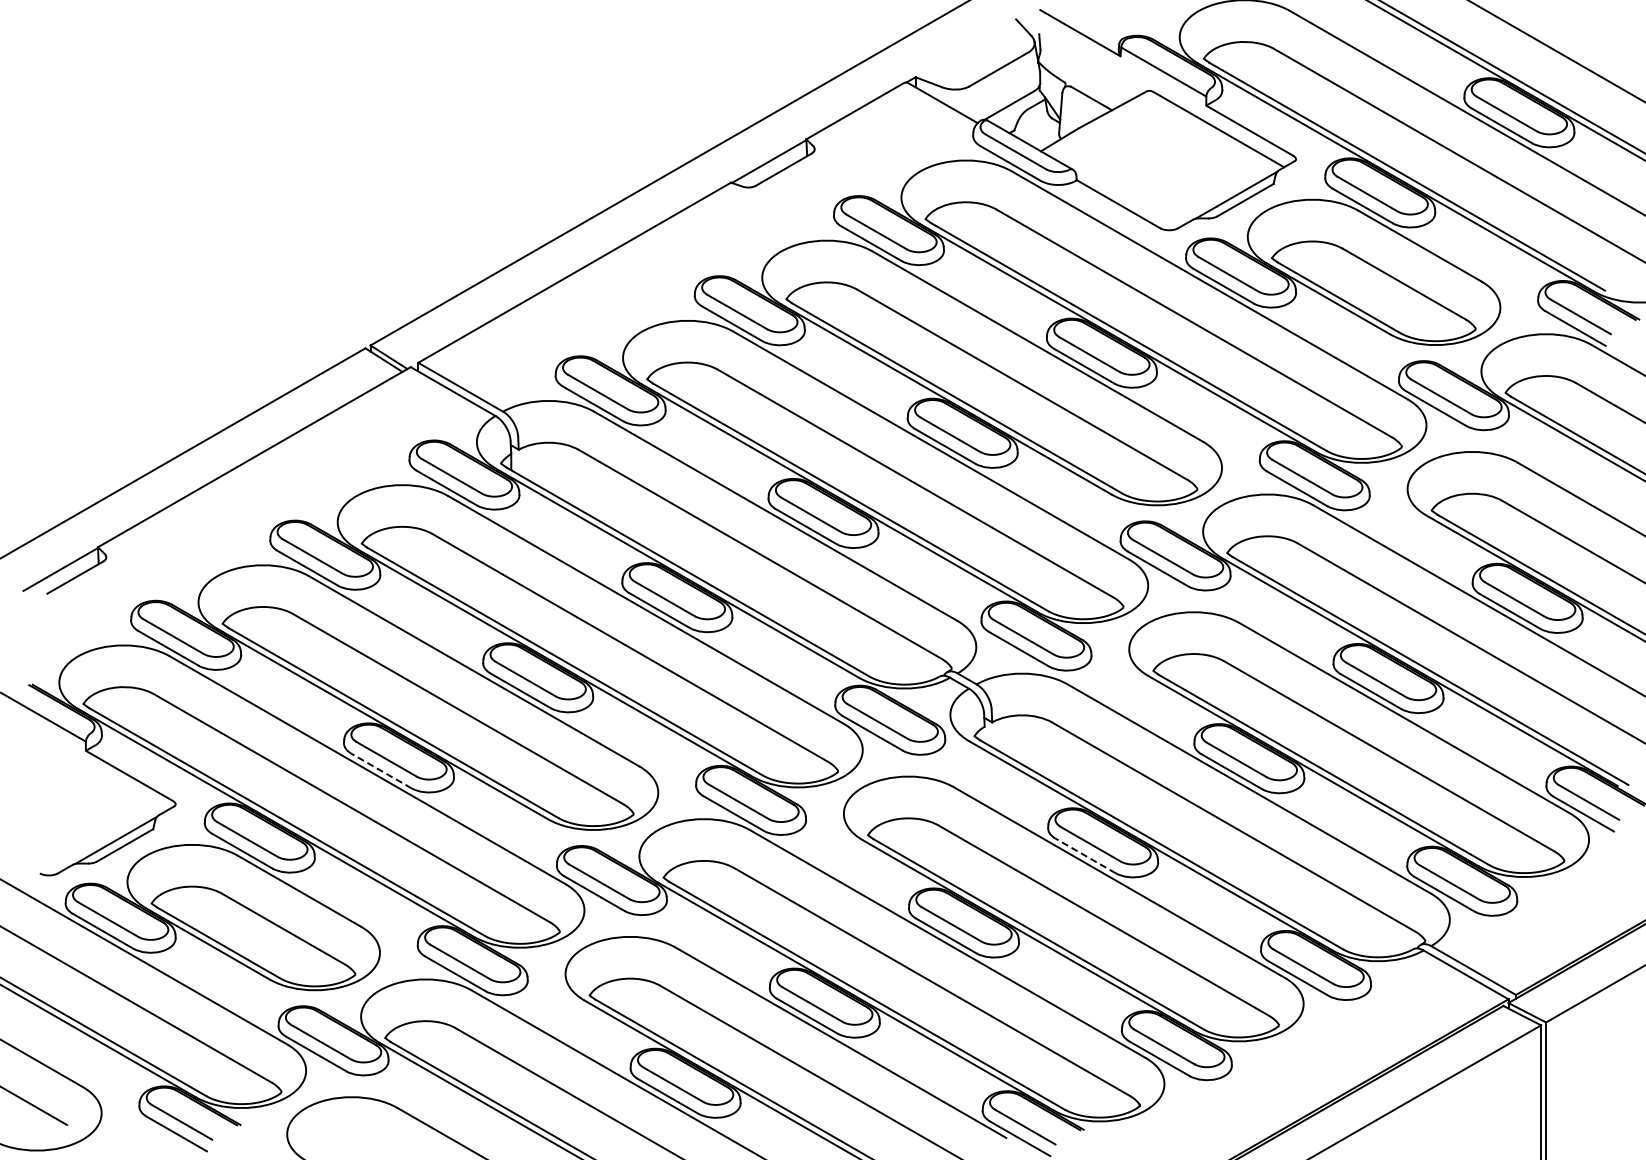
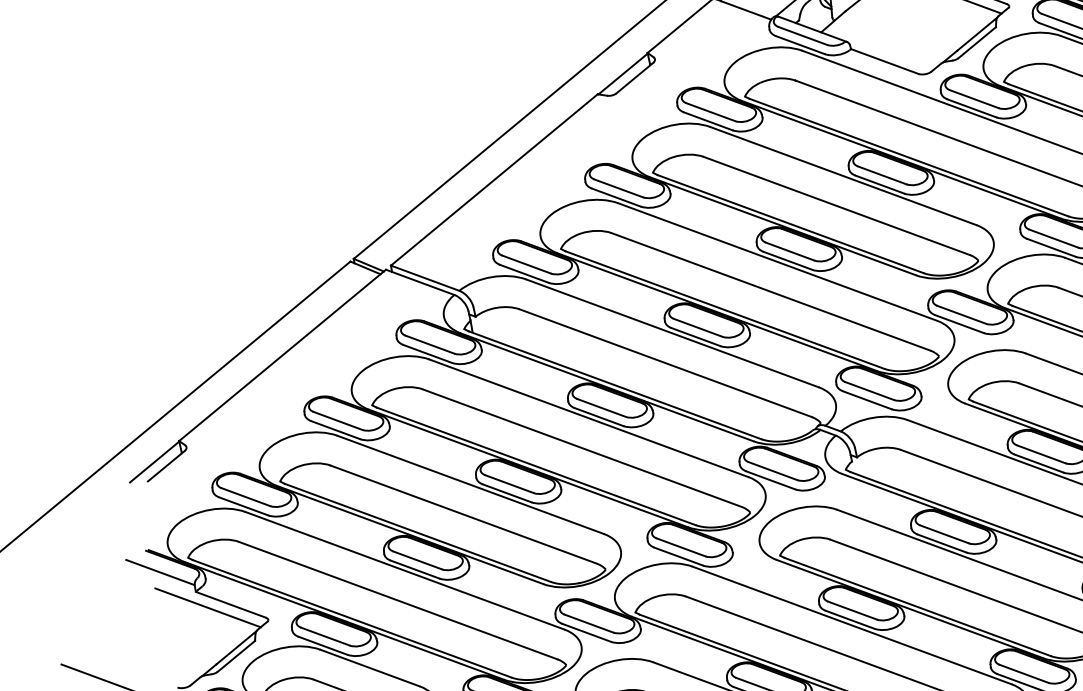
line: (381, 770) -> (415, 569), dashed -> solid
line: (98, 774) -> (208, 607), added
line: (1085, 855) -> (942, 543), dashed -> solid

